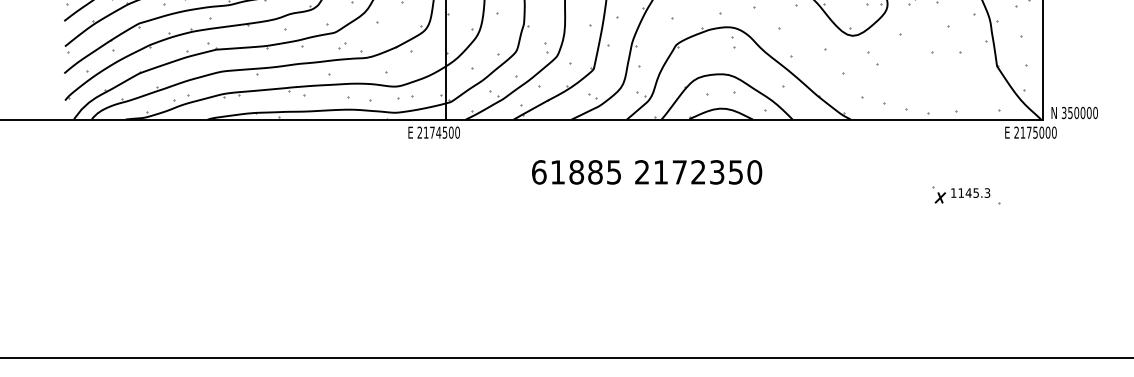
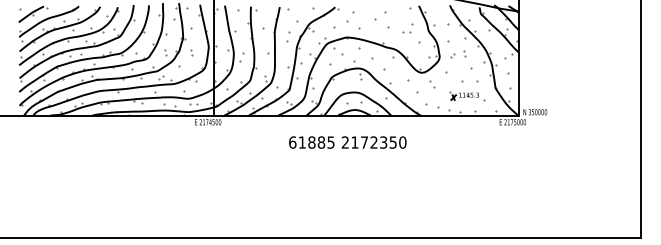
text: (646, 172) -> (347, 142), moved
part: (967, 195) -> (467, 96), moved

